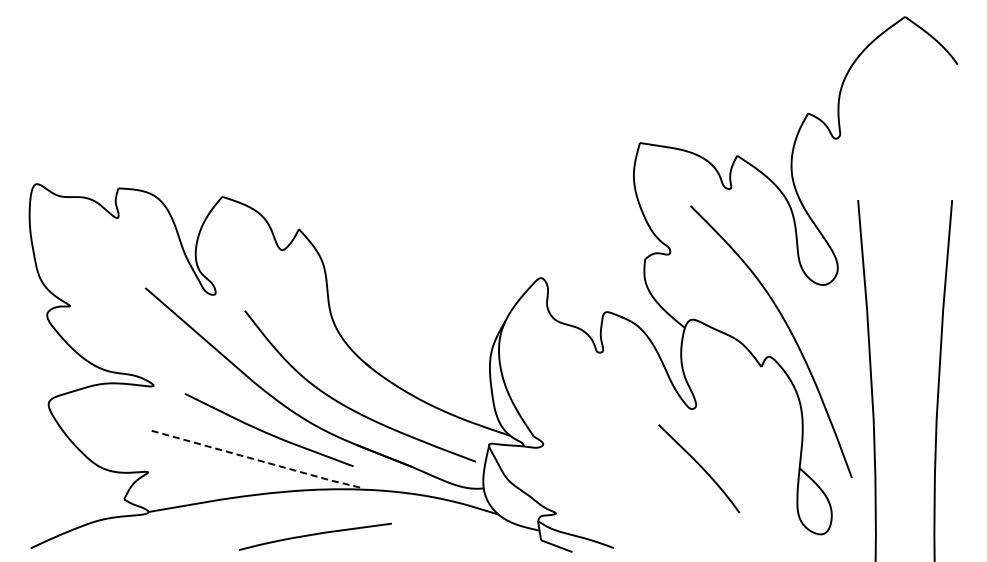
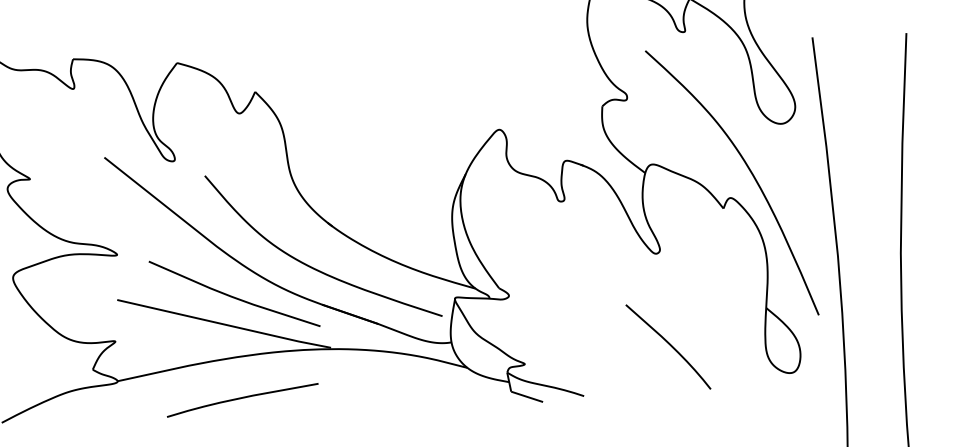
line: (258, 460) -> (225, 324), dashed -> solid
curve: (700, 467) -> (669, 345), moved
curve: (315, 535) -> (242, 399), moved

